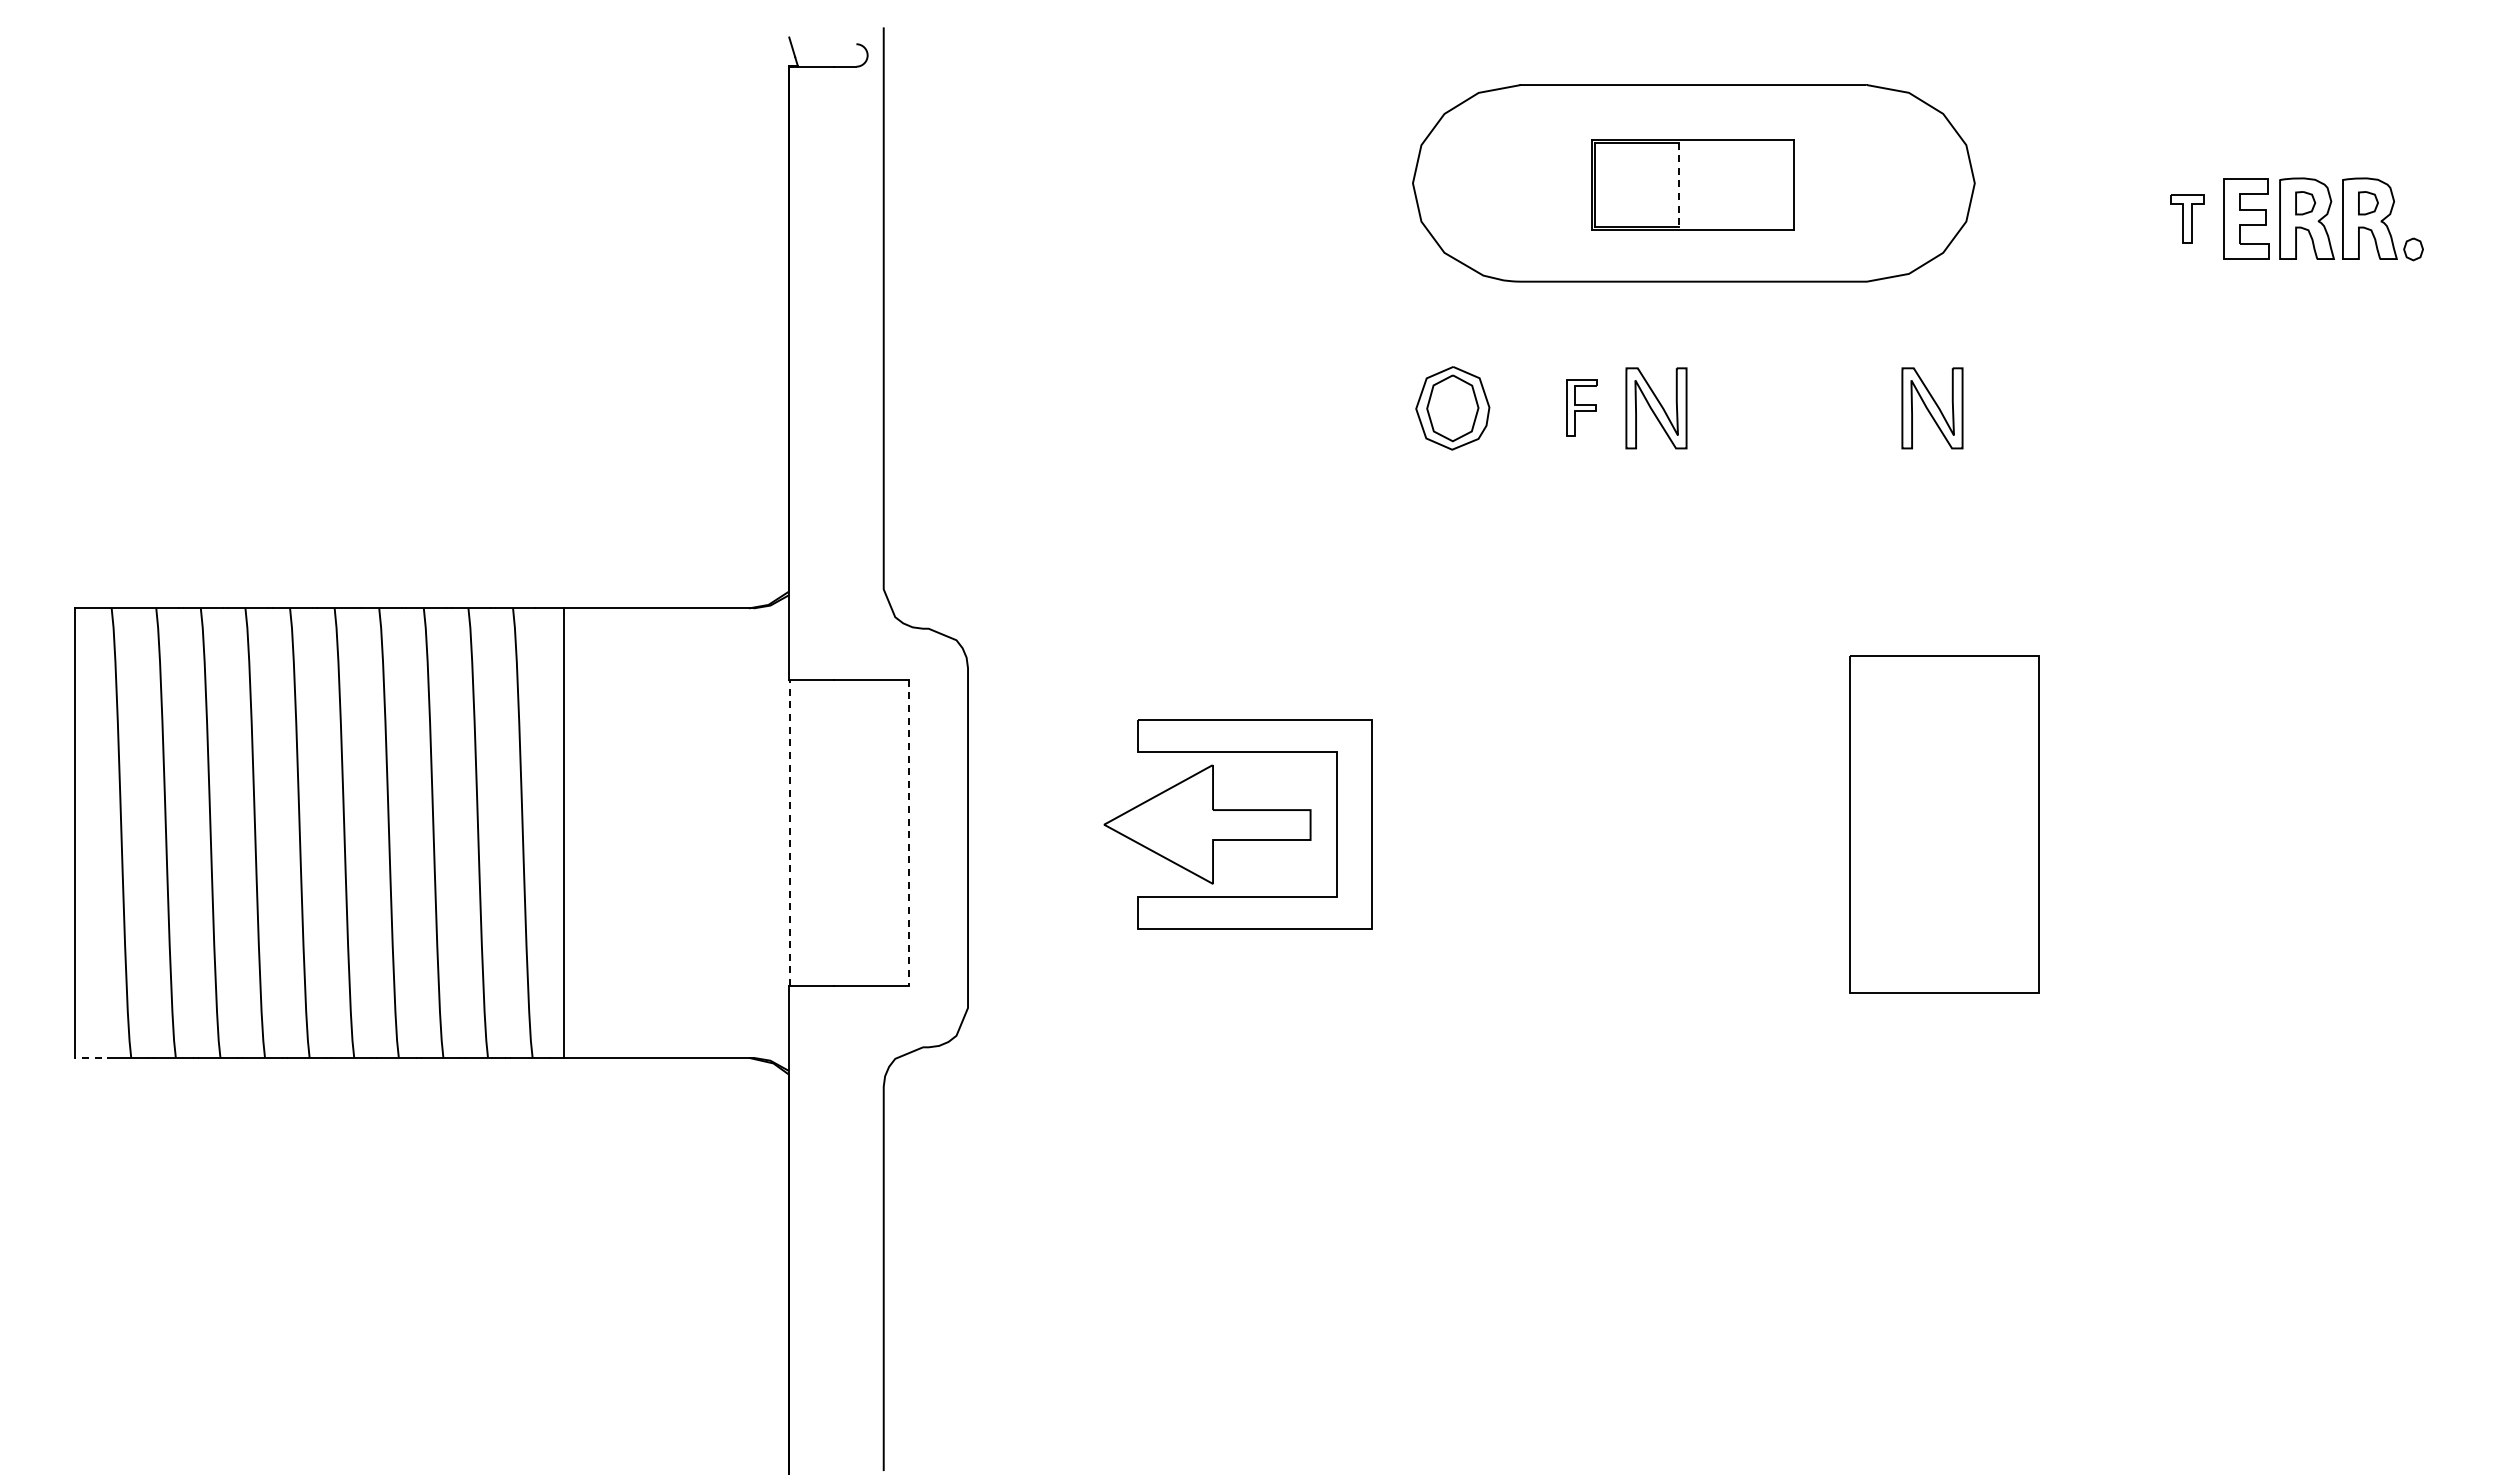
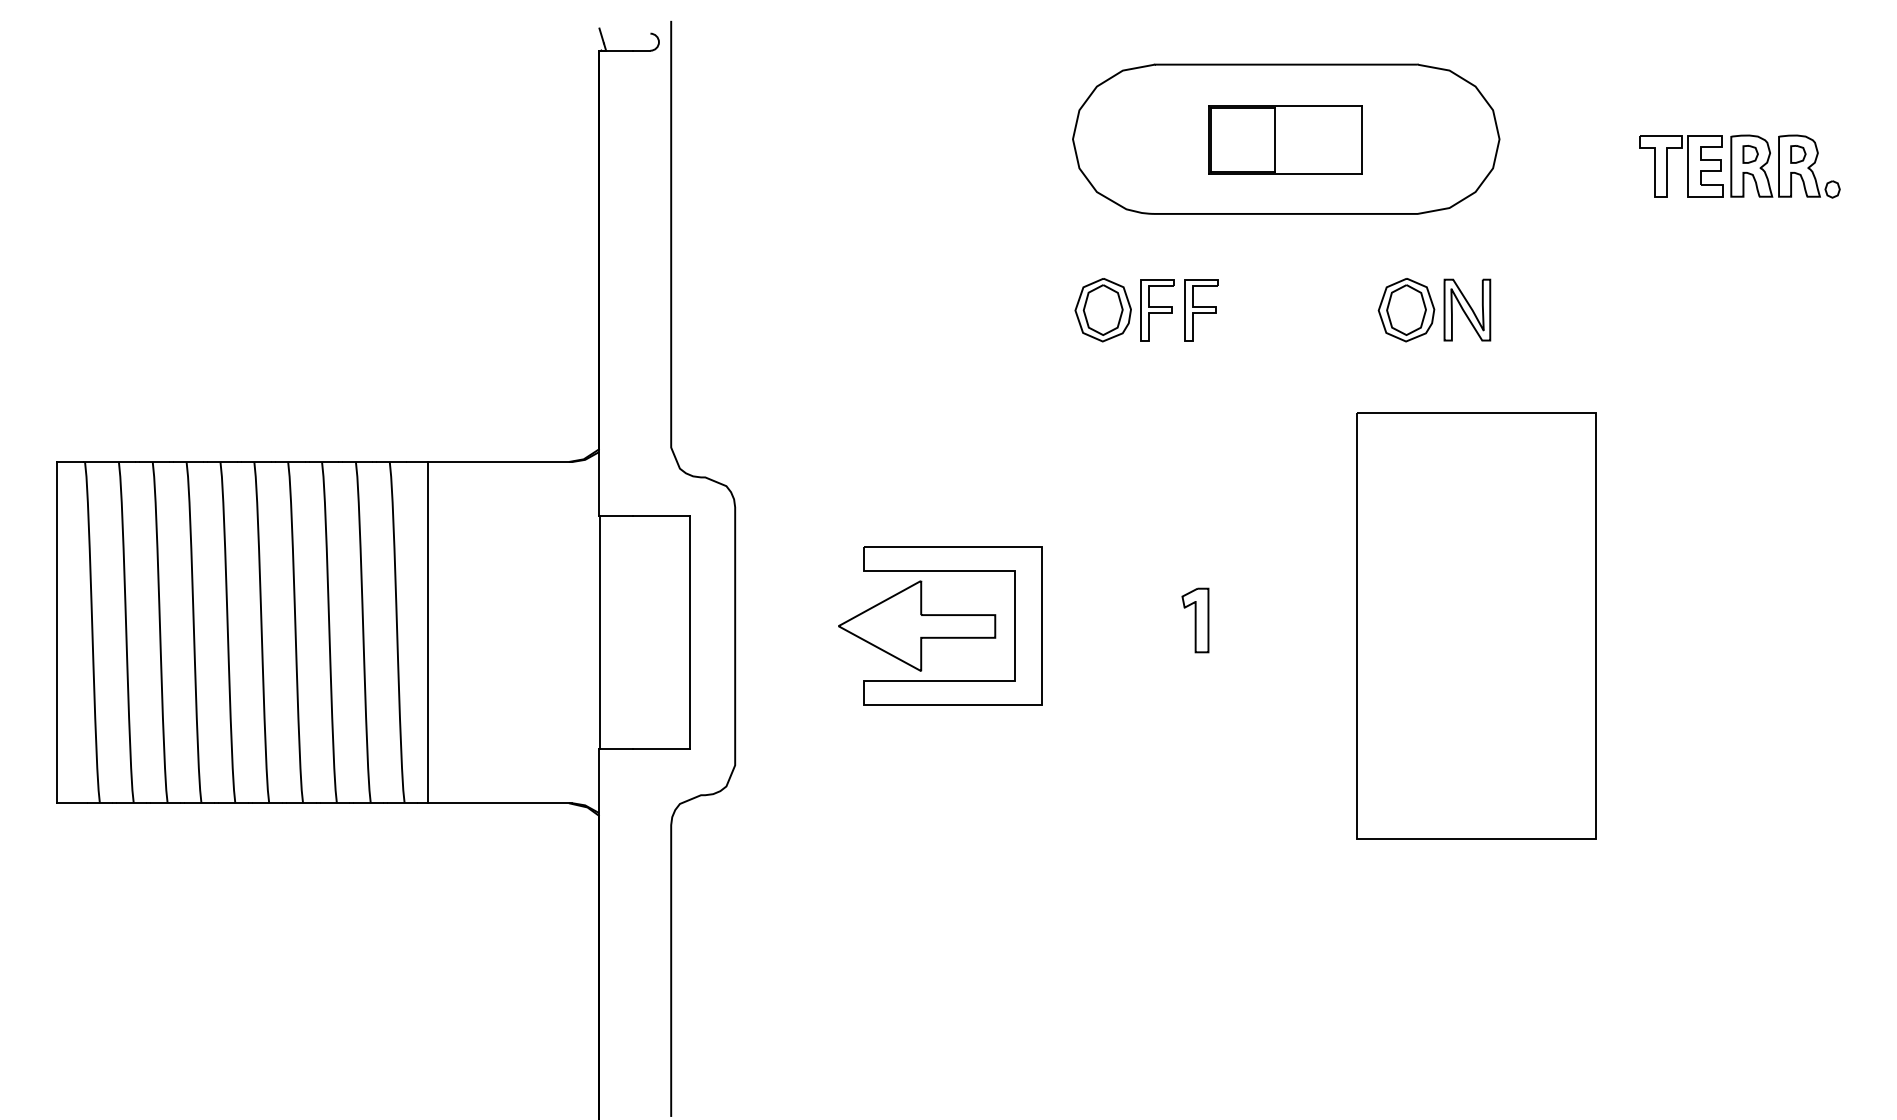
line: (1678, 185) -> (1274, 140), dashed -> solid
part: (2187, 218) -> (1661, 165), size x1.67
part: (1524, 407) -> (1157, 309), added
part: (1582, 407) -> (1201, 309), size x1.43
part: (1656, 408) -> (1257, 310), removed
part: (1851, 408) -> (1405, 310), added
part: (1574, 816) -> (1195, 619), added
part: (1944, 824) -> (1476, 626), size x1.67
line: (790, 832) -> (600, 632), dashed -> solid
line: (909, 833) -> (690, 632), dashed -> solid
line: (94, 1057) -> (72, 802), dashed -> solid

